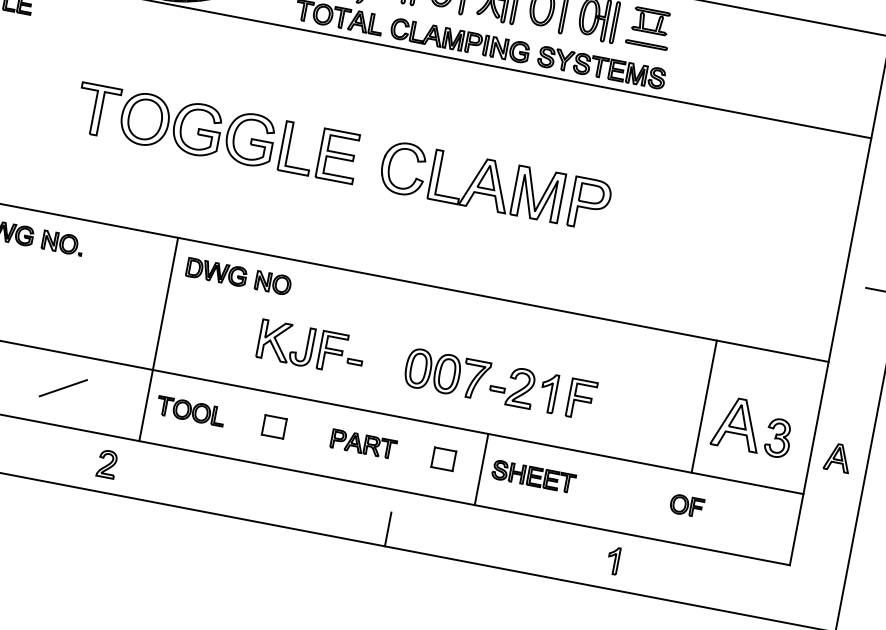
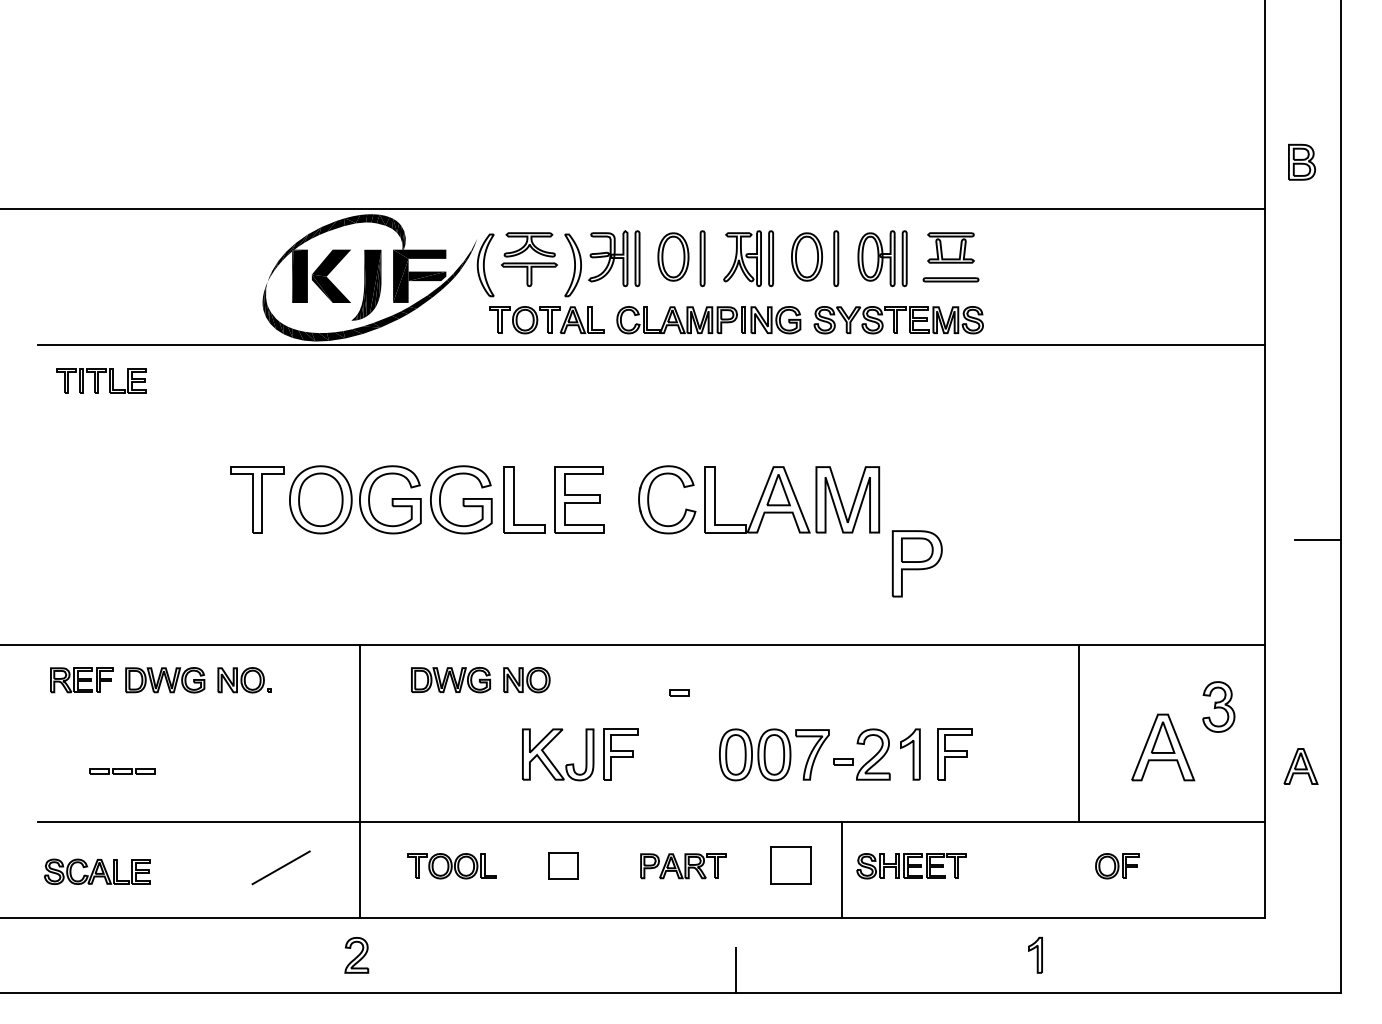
part: (589, 203) -> (916, 563), moved
line: (158, 338) -> (359, 780), moved
part: (354, 361) -> (679, 692), moved
line: (704, 406) -> (1079, 733), moved
part: (778, 437) -> (1218, 706), moved
part: (443, 458) -> (790, 865), size x1.4

